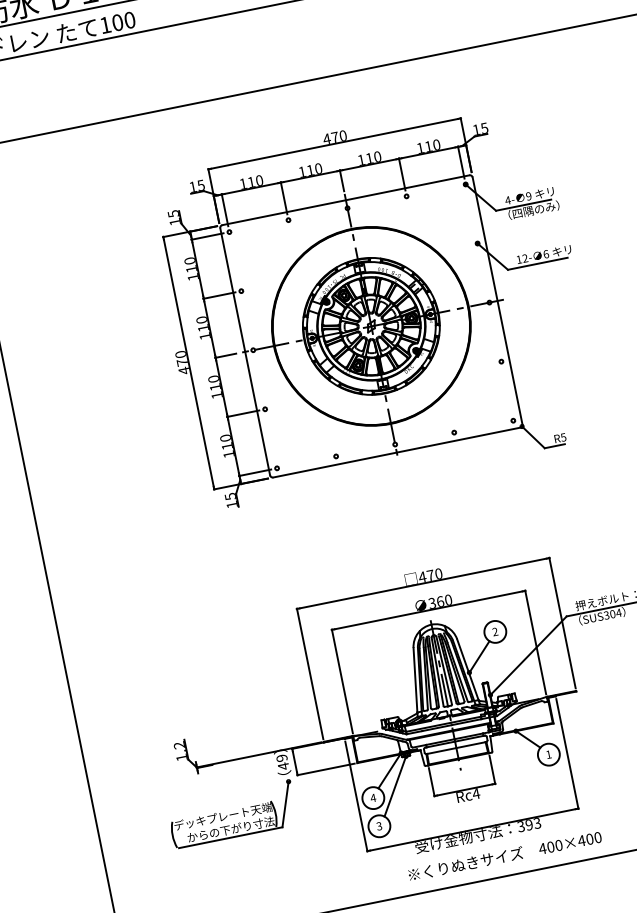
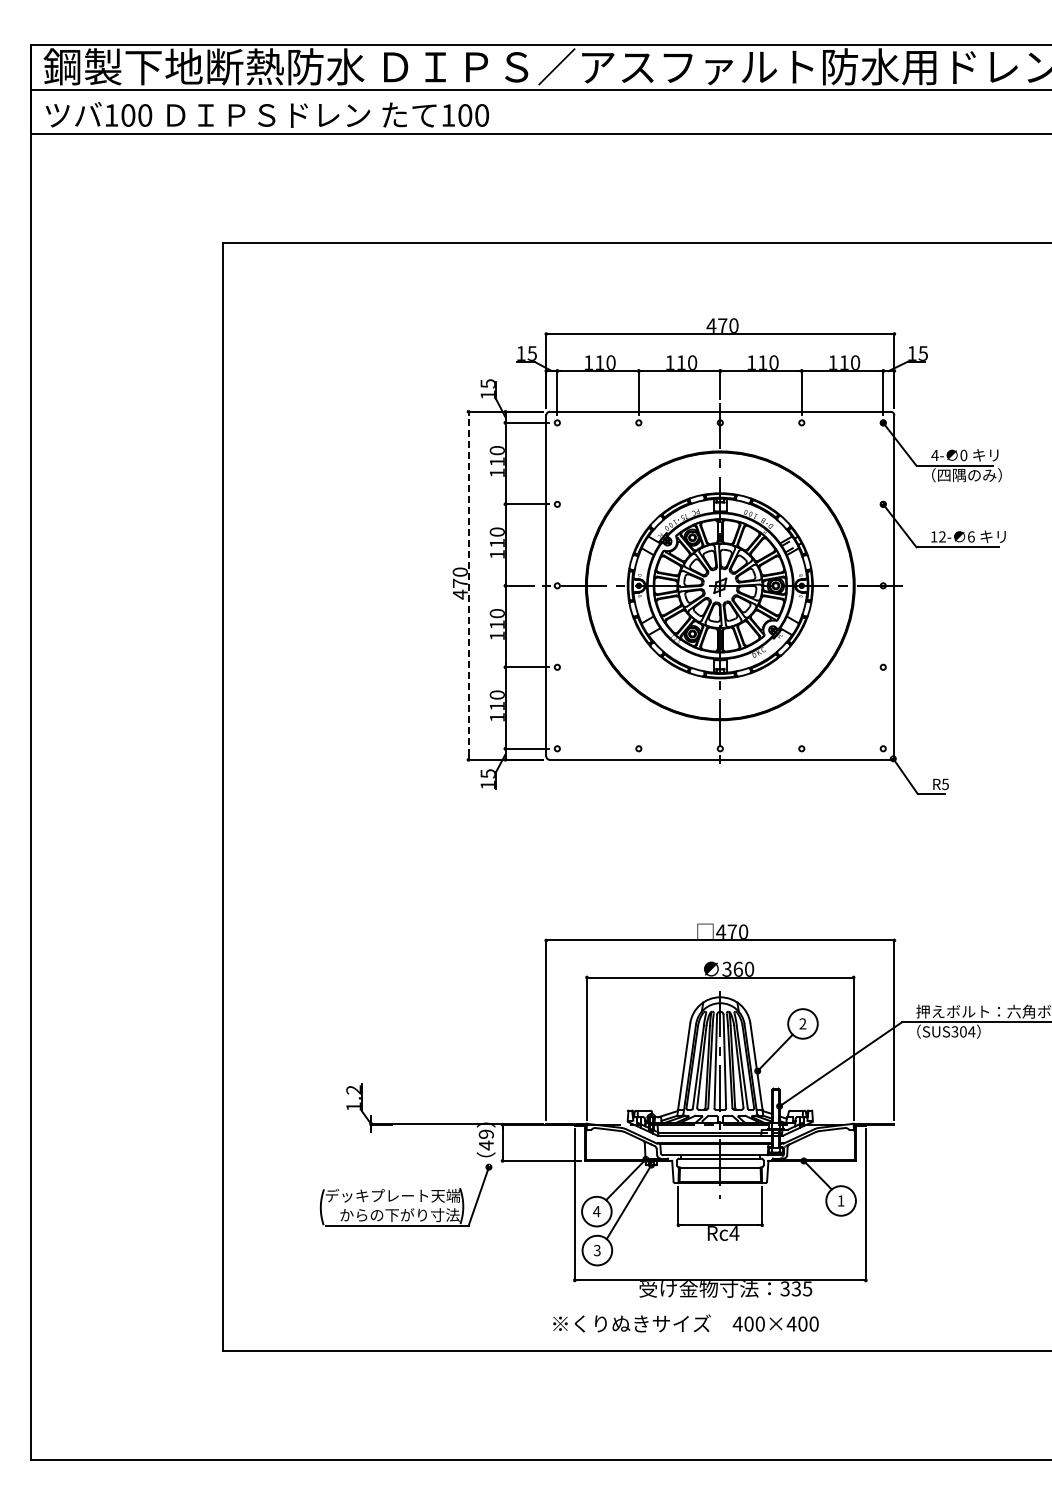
text: (528, 196) -> (963, 455), 9 -> 0
line: (188, 362) -> (468, 585), solid -> dashed
text: (532, 823) -> (801, 1288), 393 -> 335
text: (504, 856) -> (685, 1323), moved

